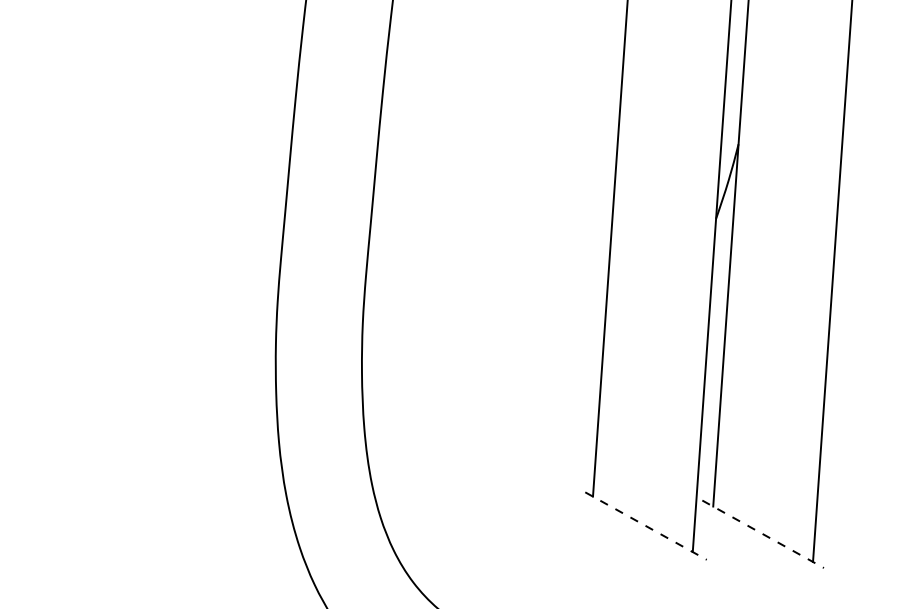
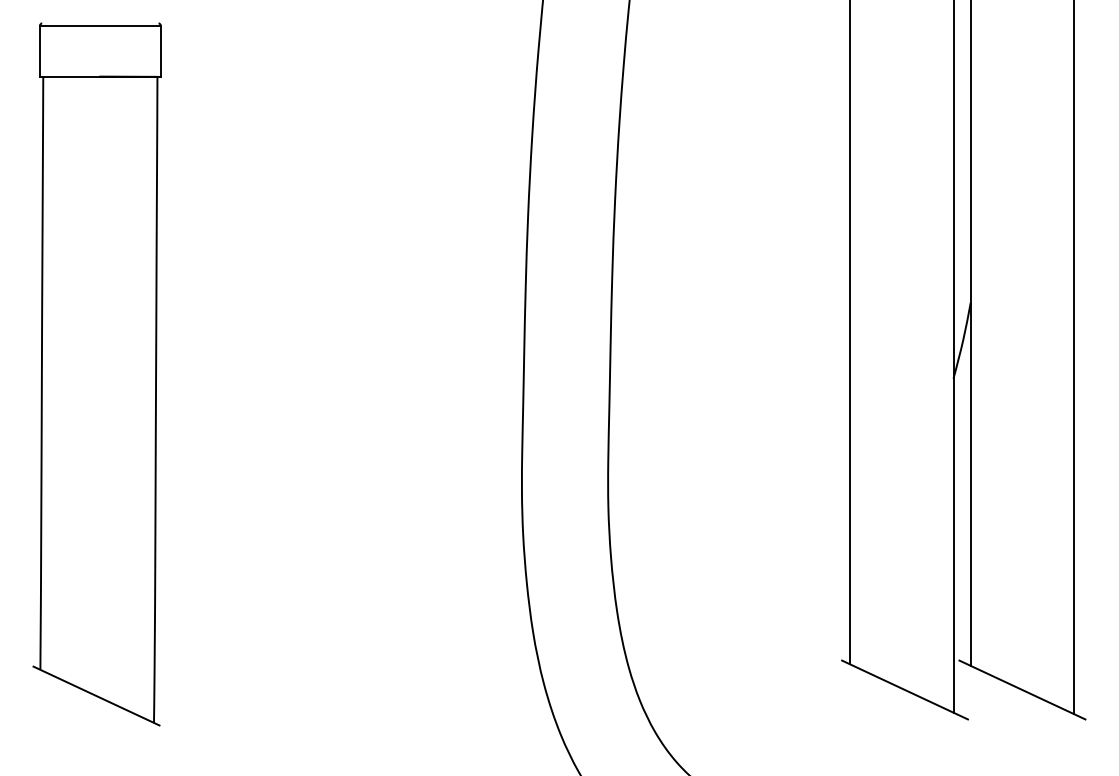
line: (646, 526) -> (905, 690), dashed -> solid
line: (763, 534) -> (1022, 690), dashed -> solid

